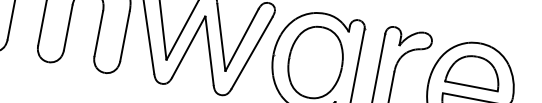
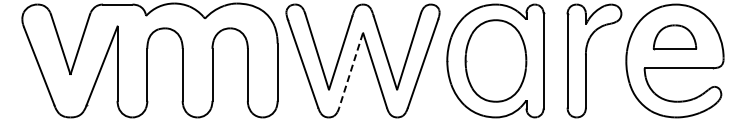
line: (188, 47) -> (350, 71), solid -> dashed
part: (473, 71) -> (674, 37), size x0.7

